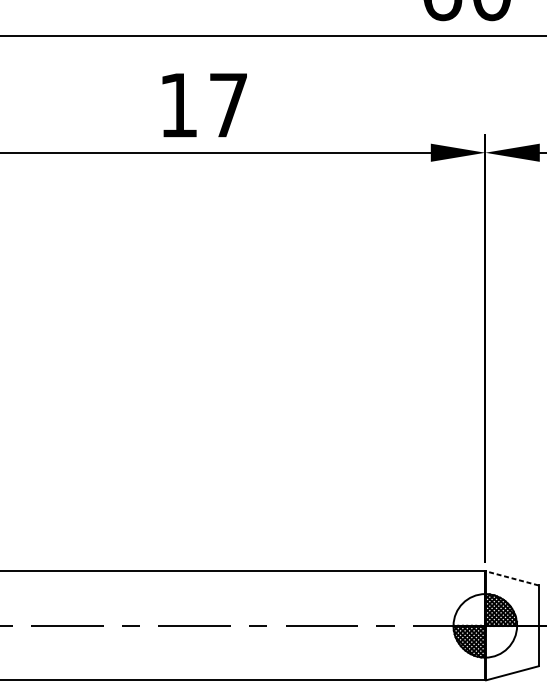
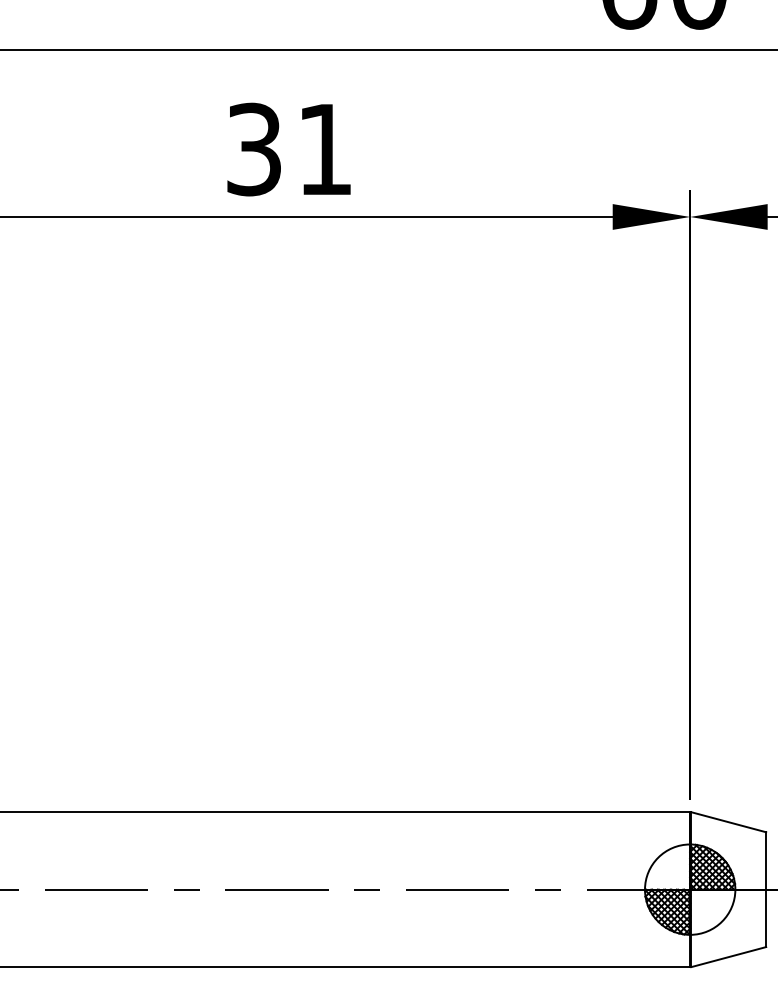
text: (203, 105) -> (289, 149), 17 -> 31
line: (512, 578) -> (728, 822), dashed -> solid

